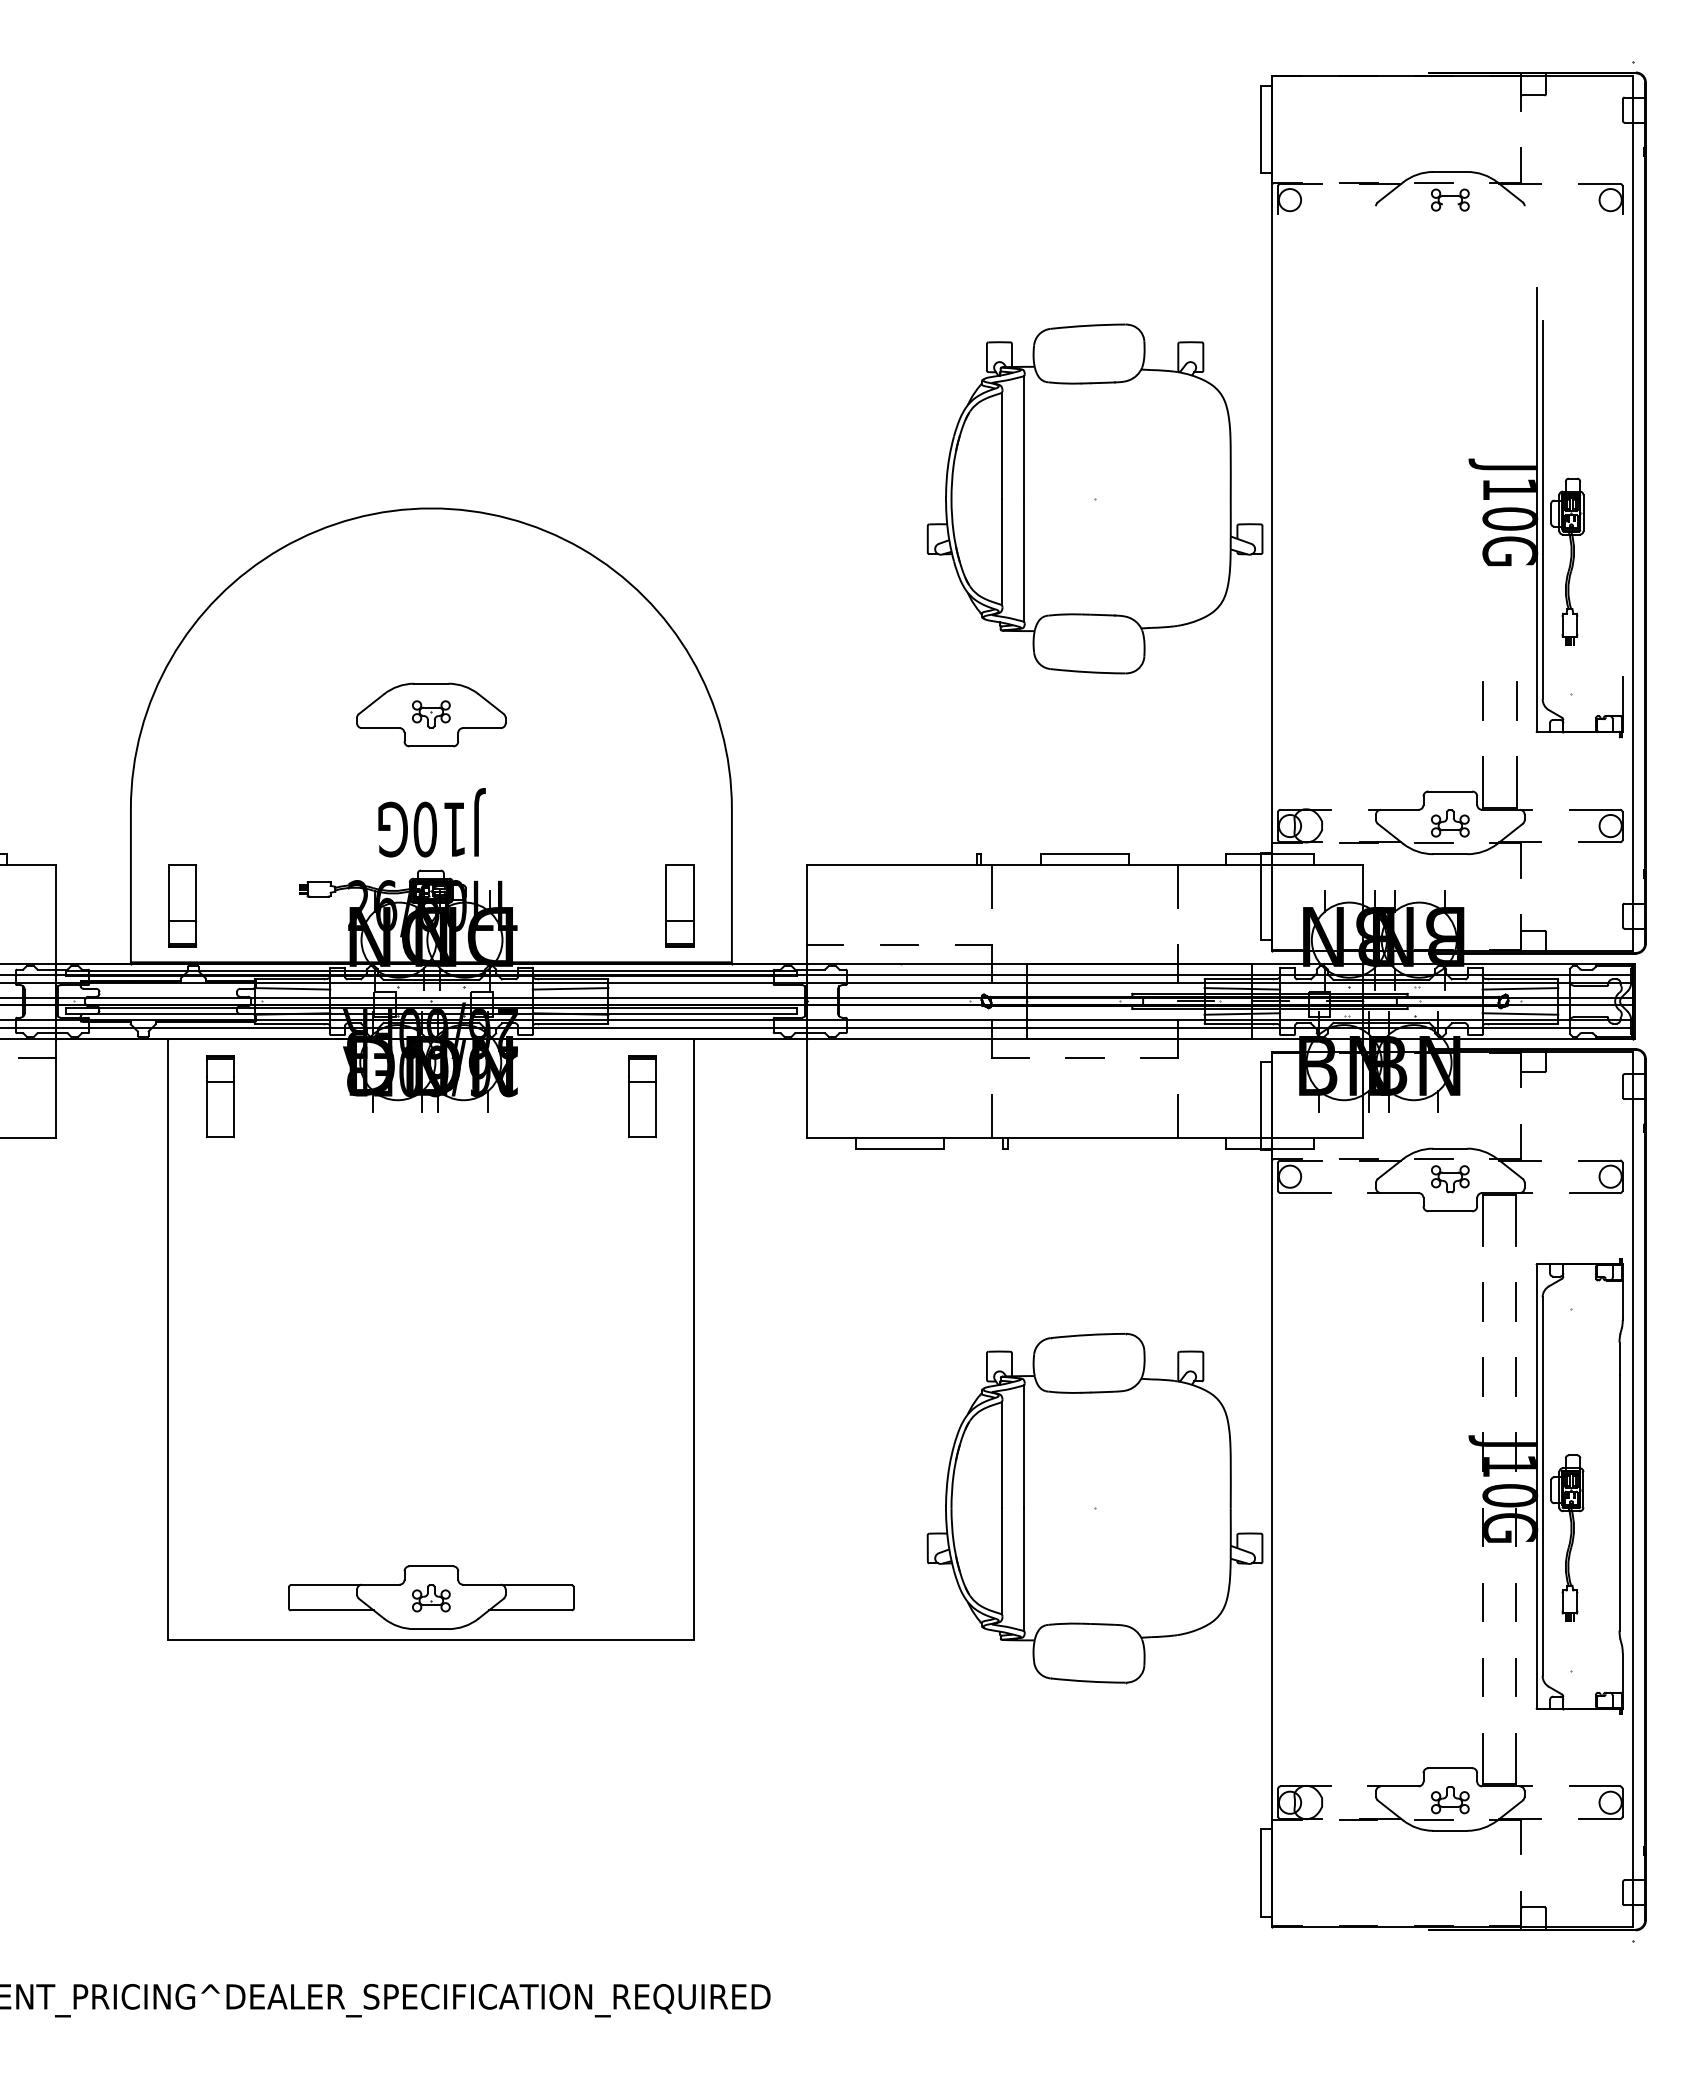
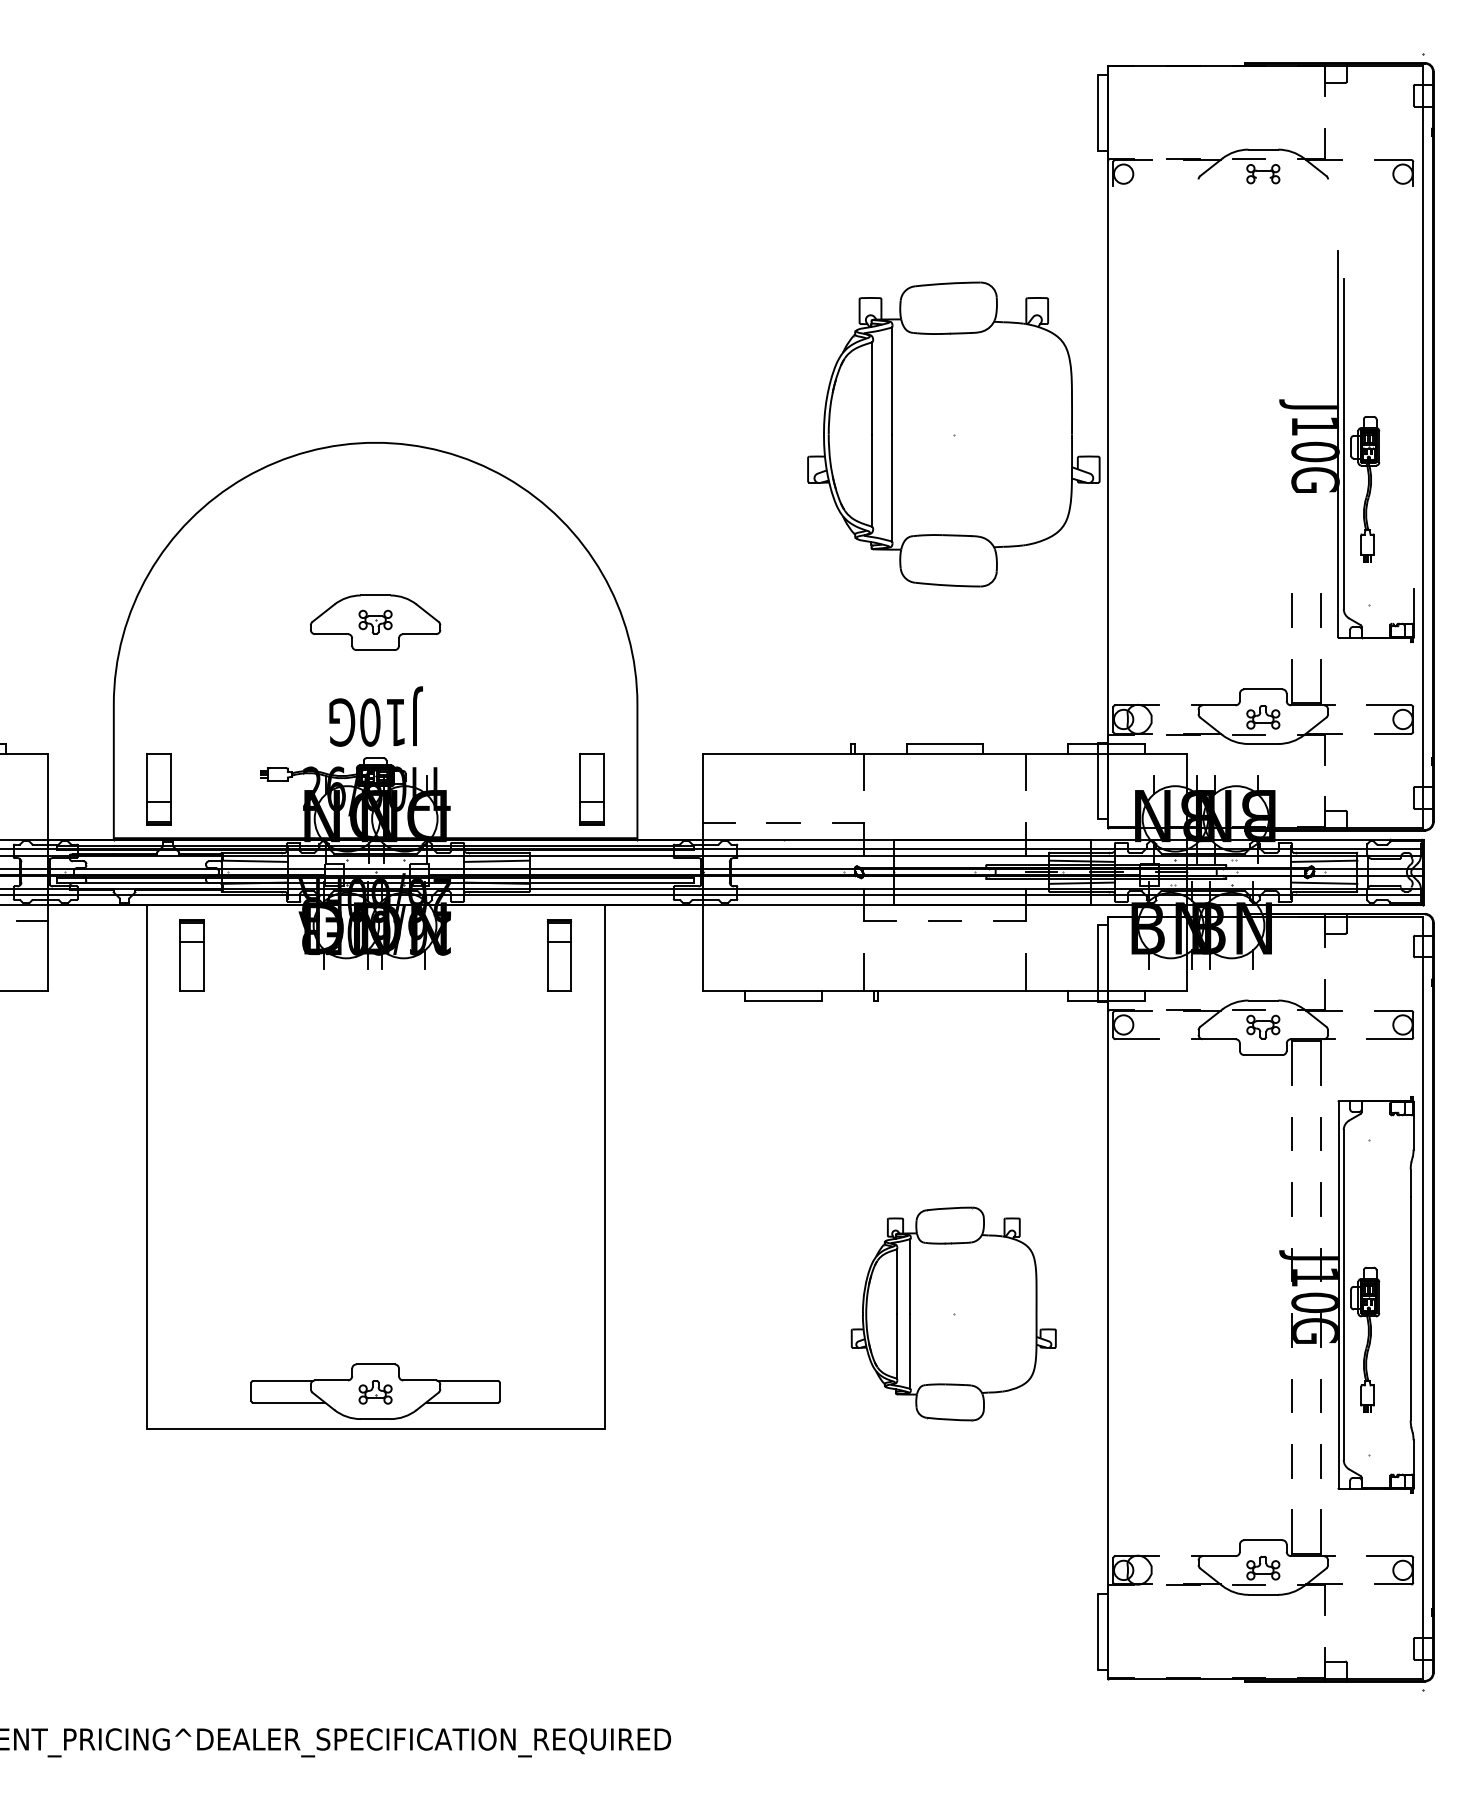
part: (1094, 1508) -> (953, 1314), size x0.7

